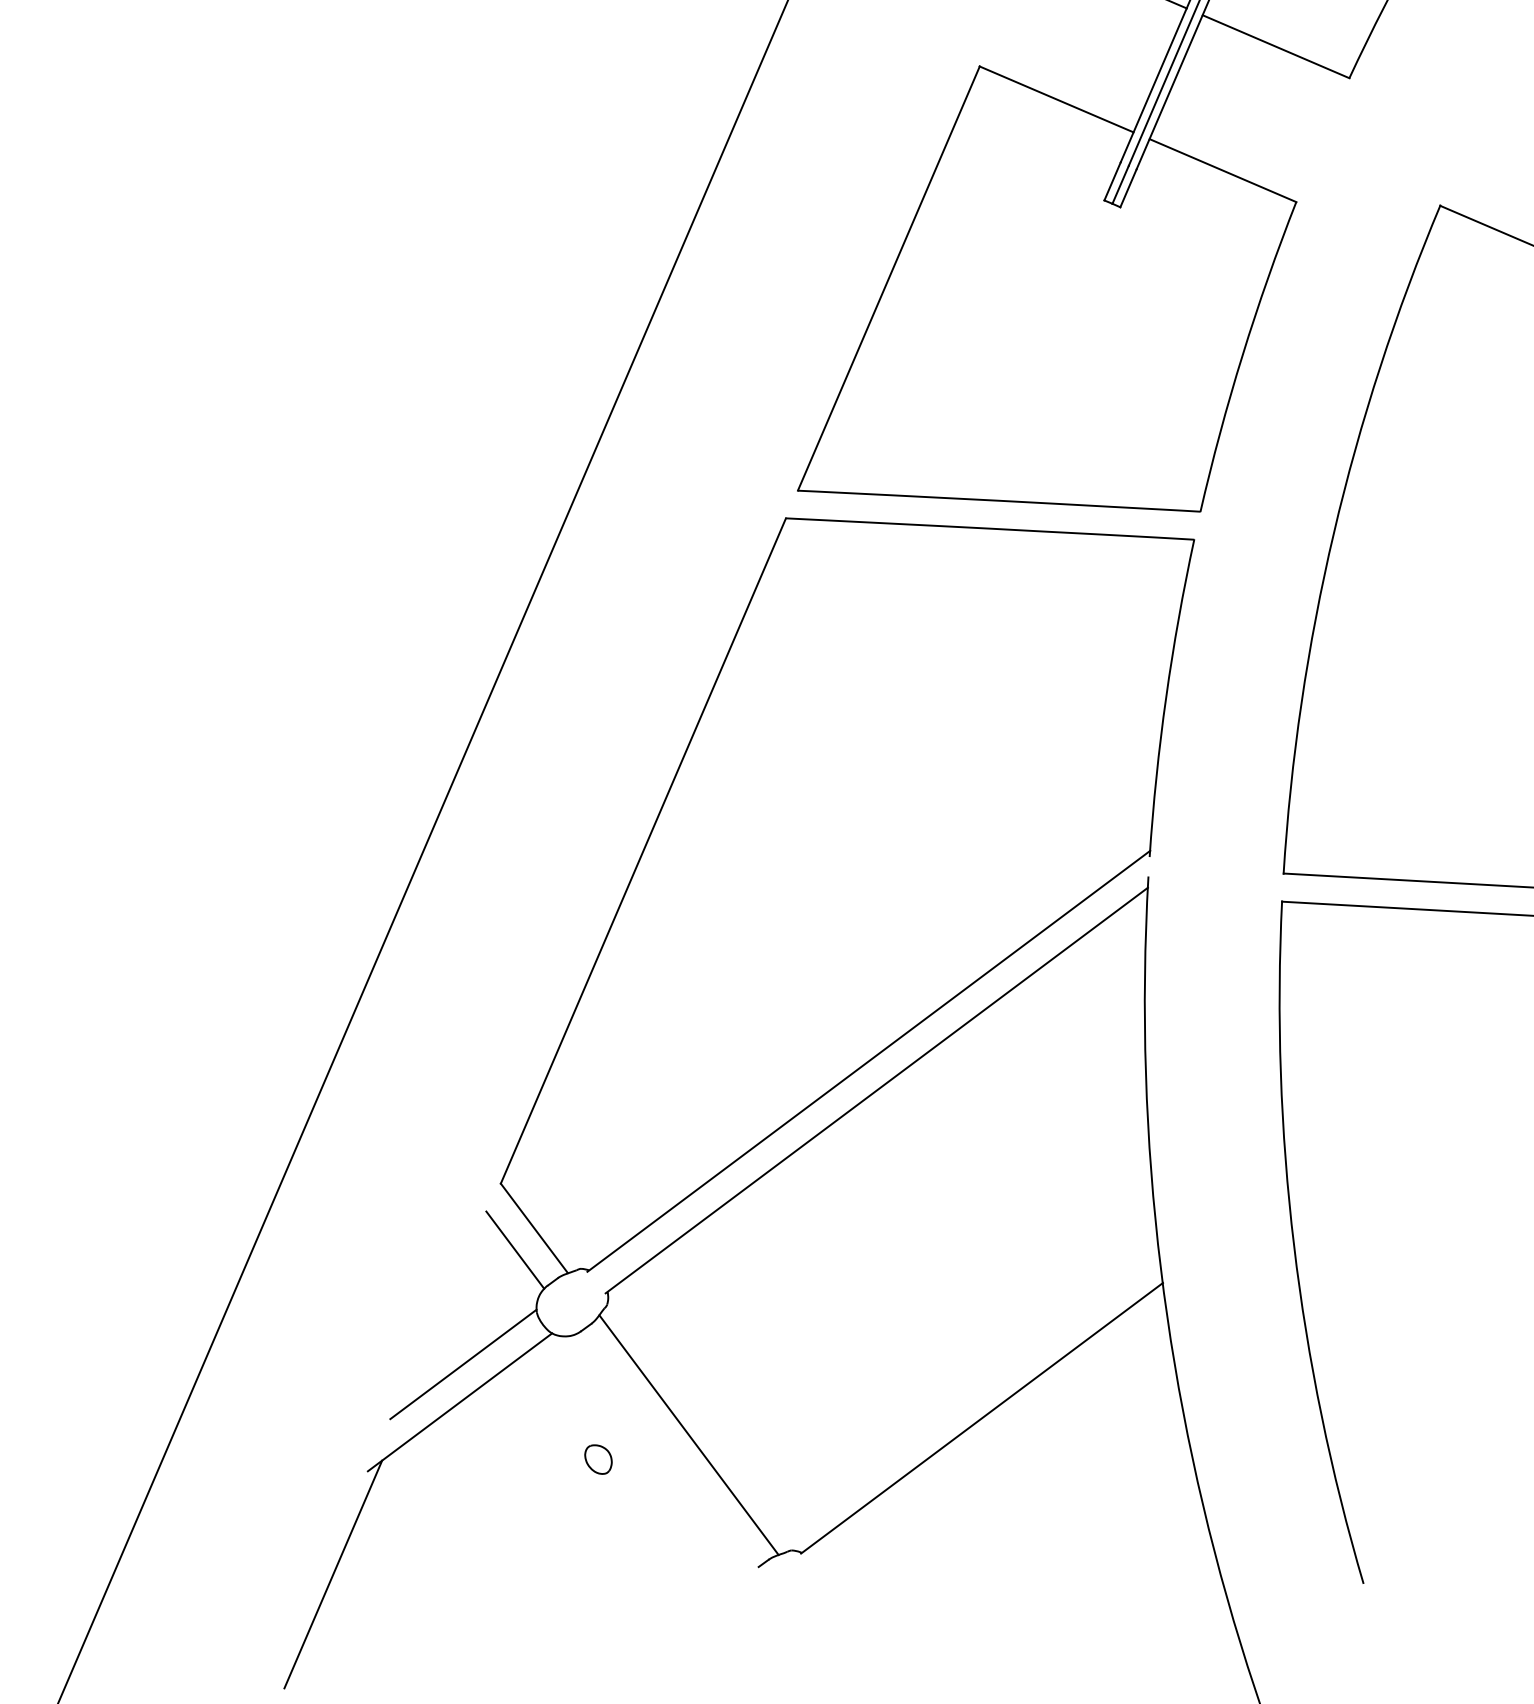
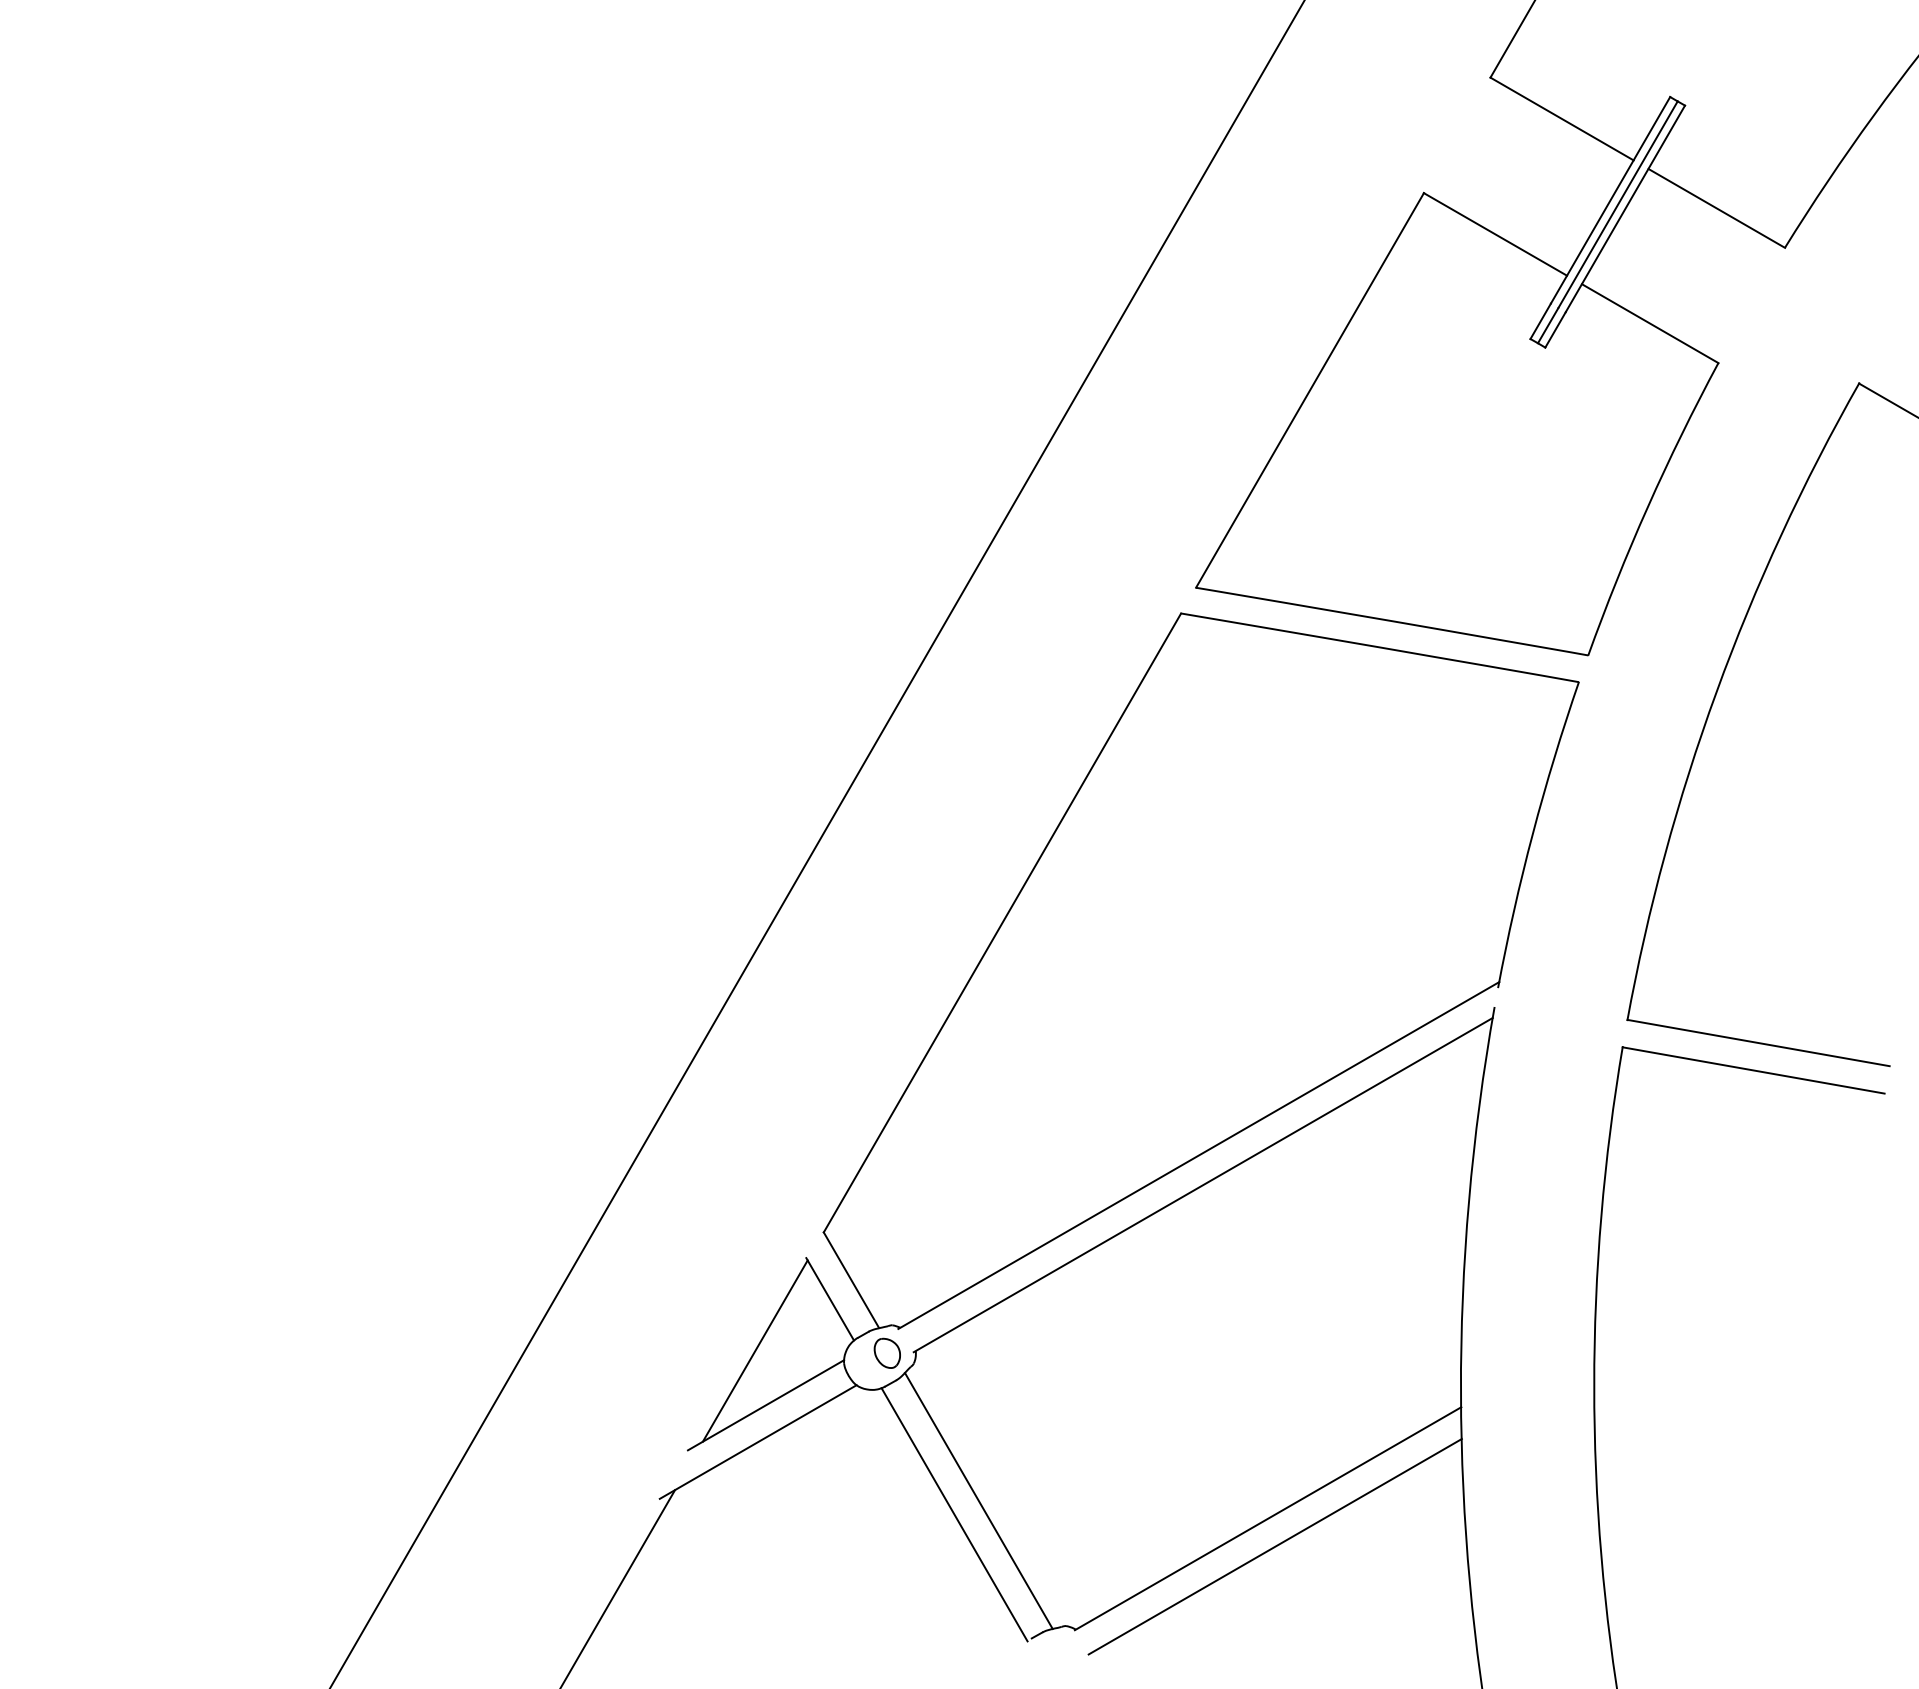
line: (445, 1310) -> (754, 1350), added
line: (991, 1445) -> (1274, 1546), added
line: (666, 1451) -> (954, 1514), added
part: (597, 1458) -> (886, 1352), moved

